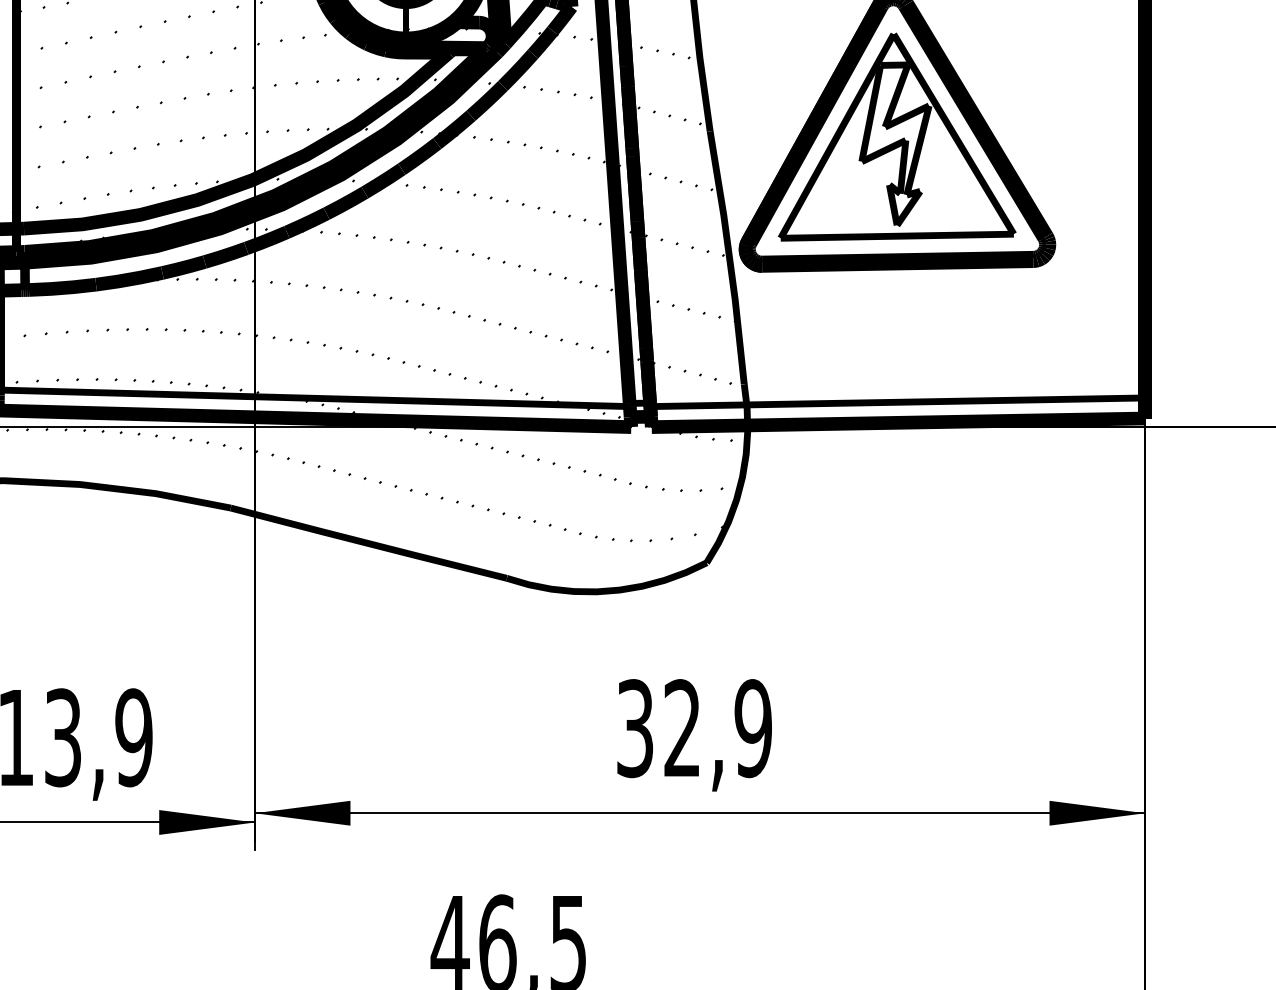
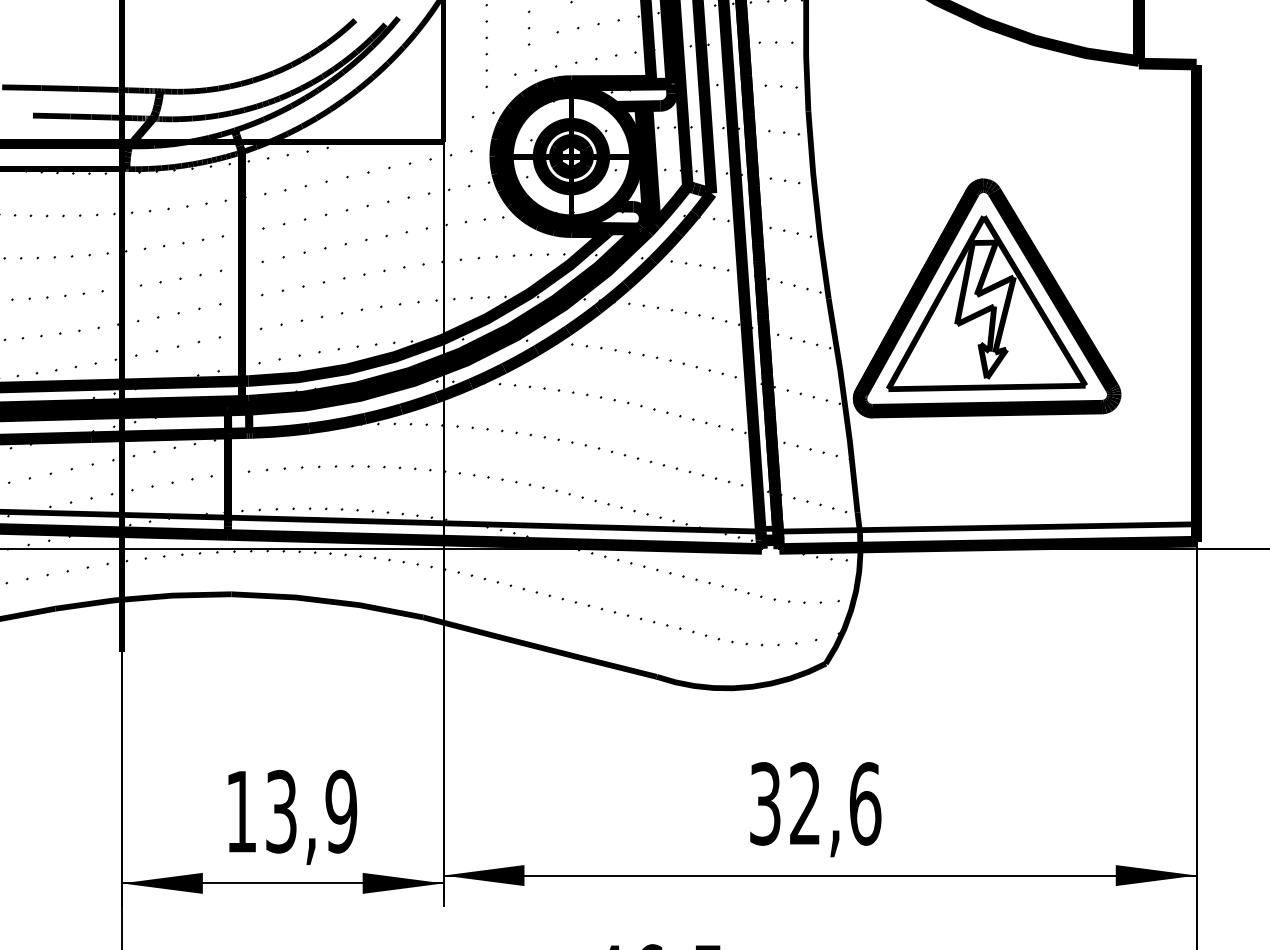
text: (753, 728) -> (865, 803), 32,9 -> 32,6

